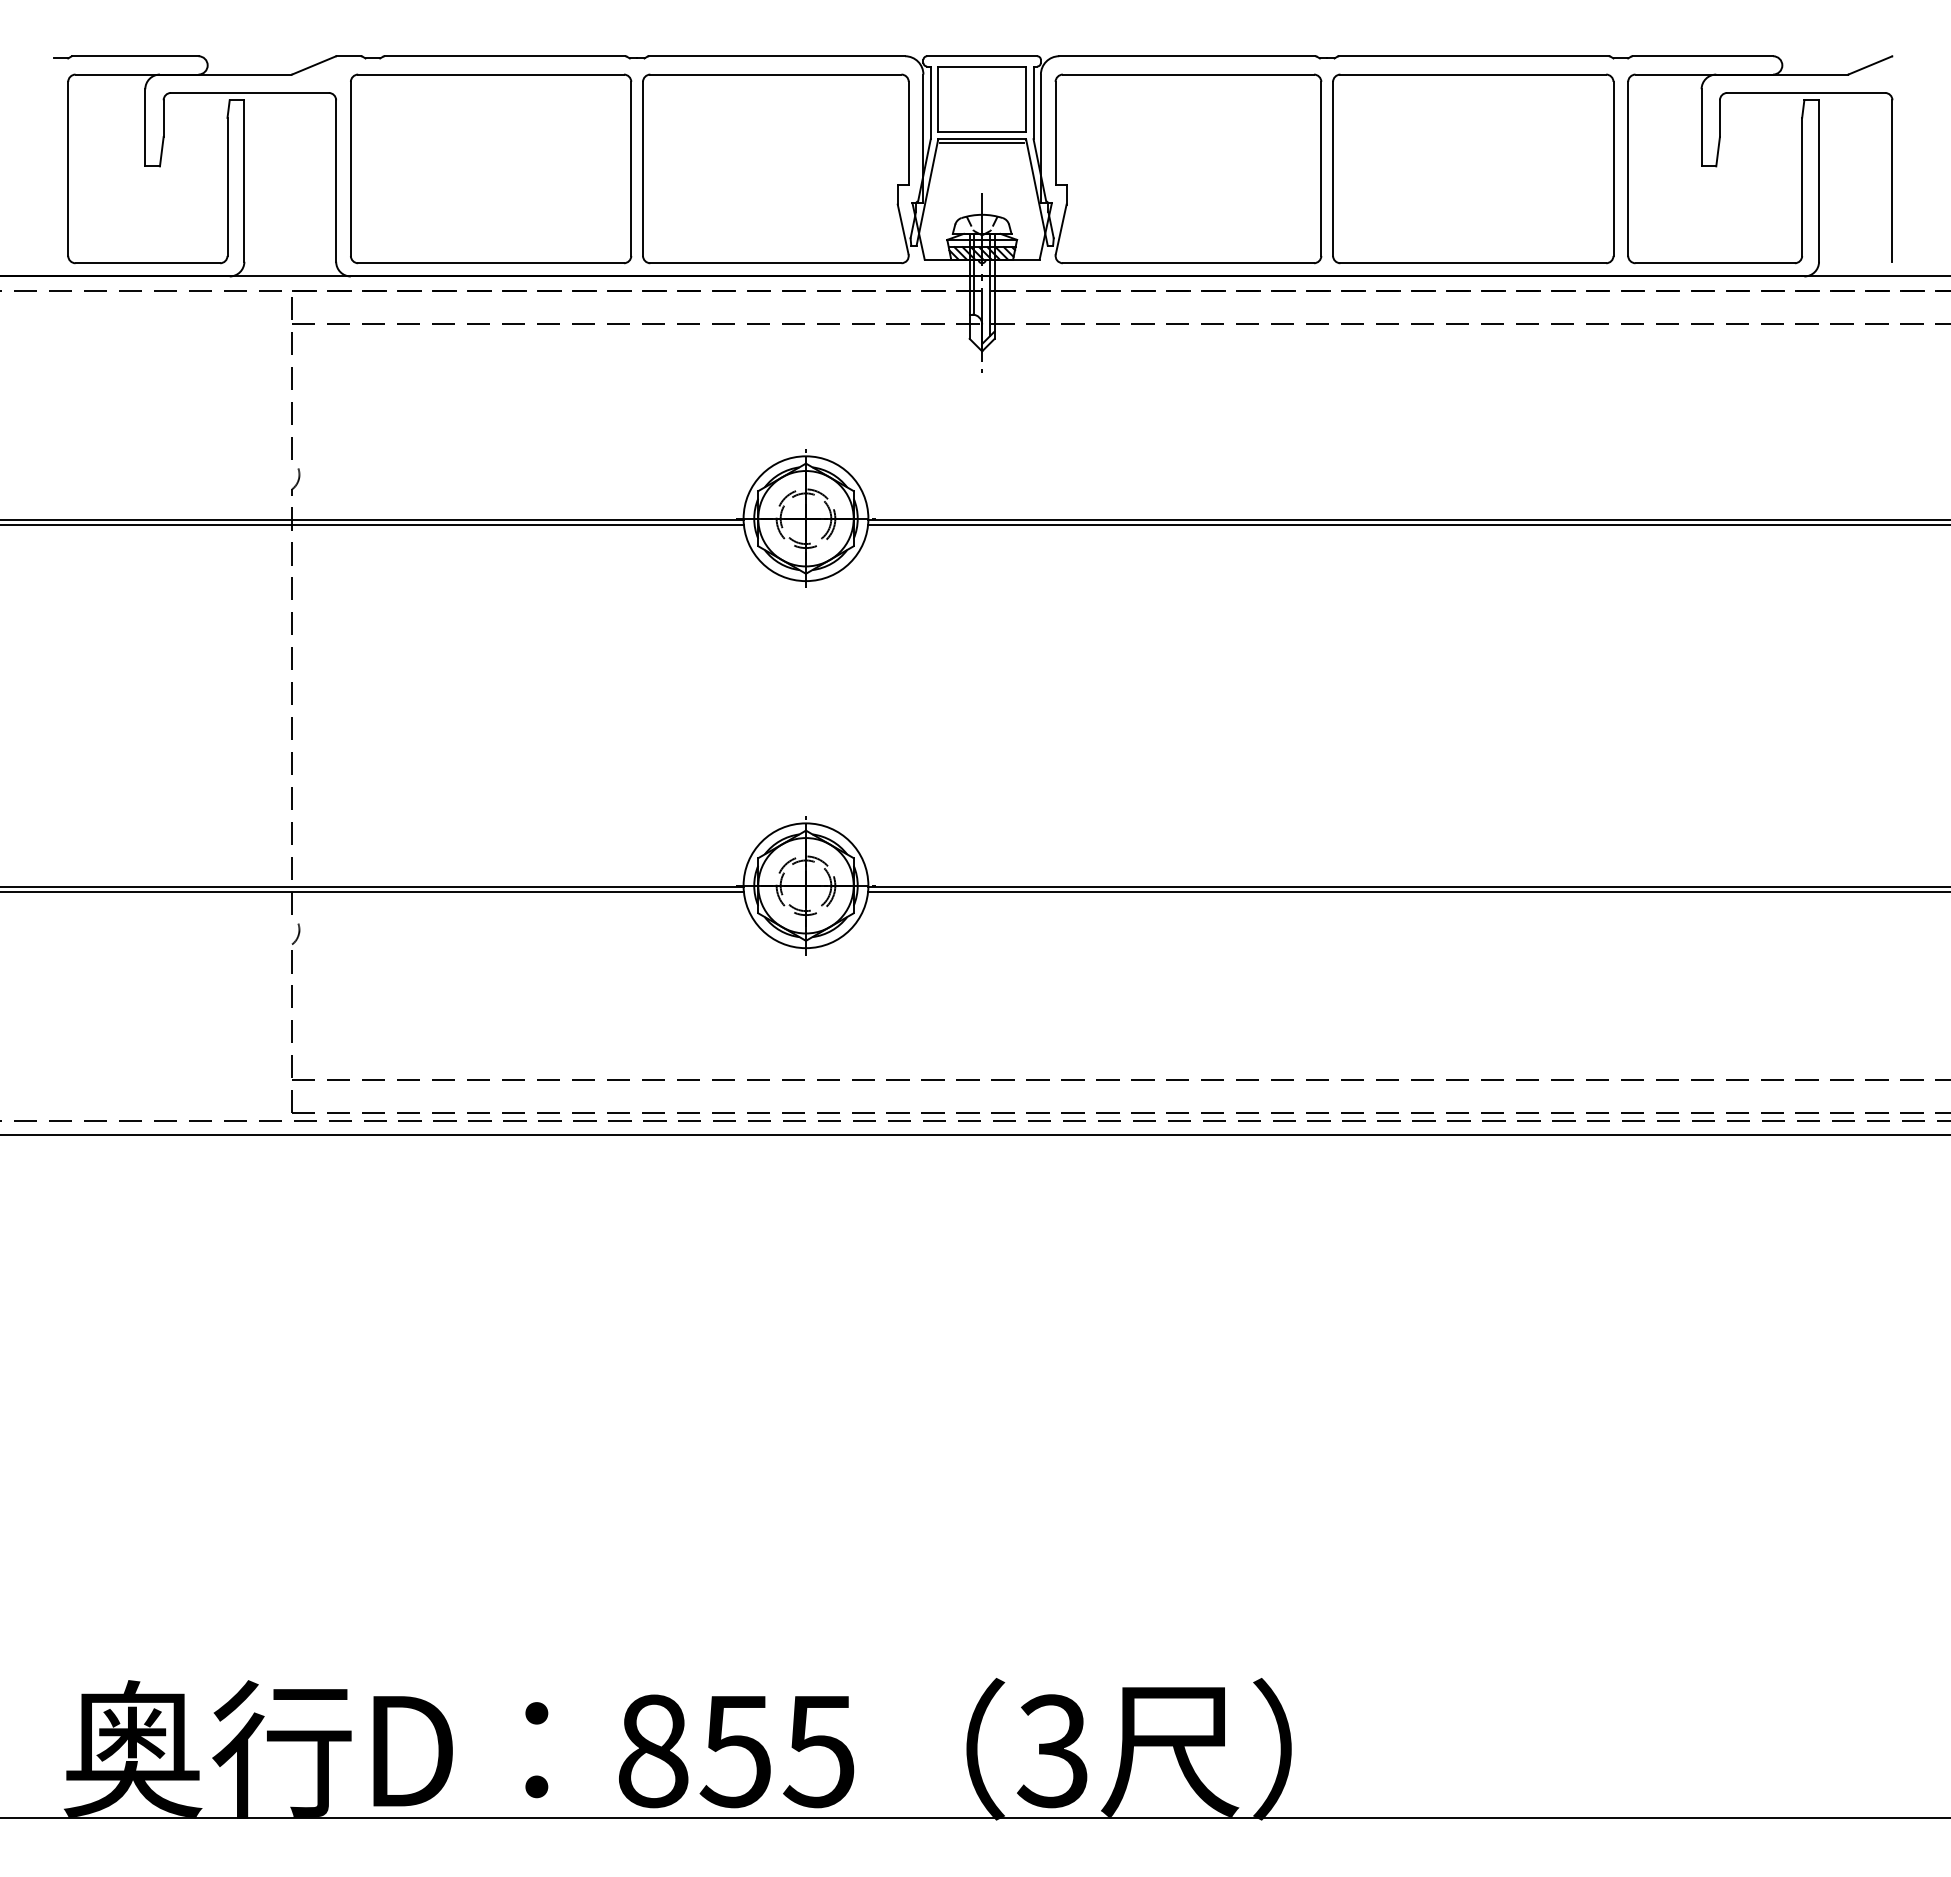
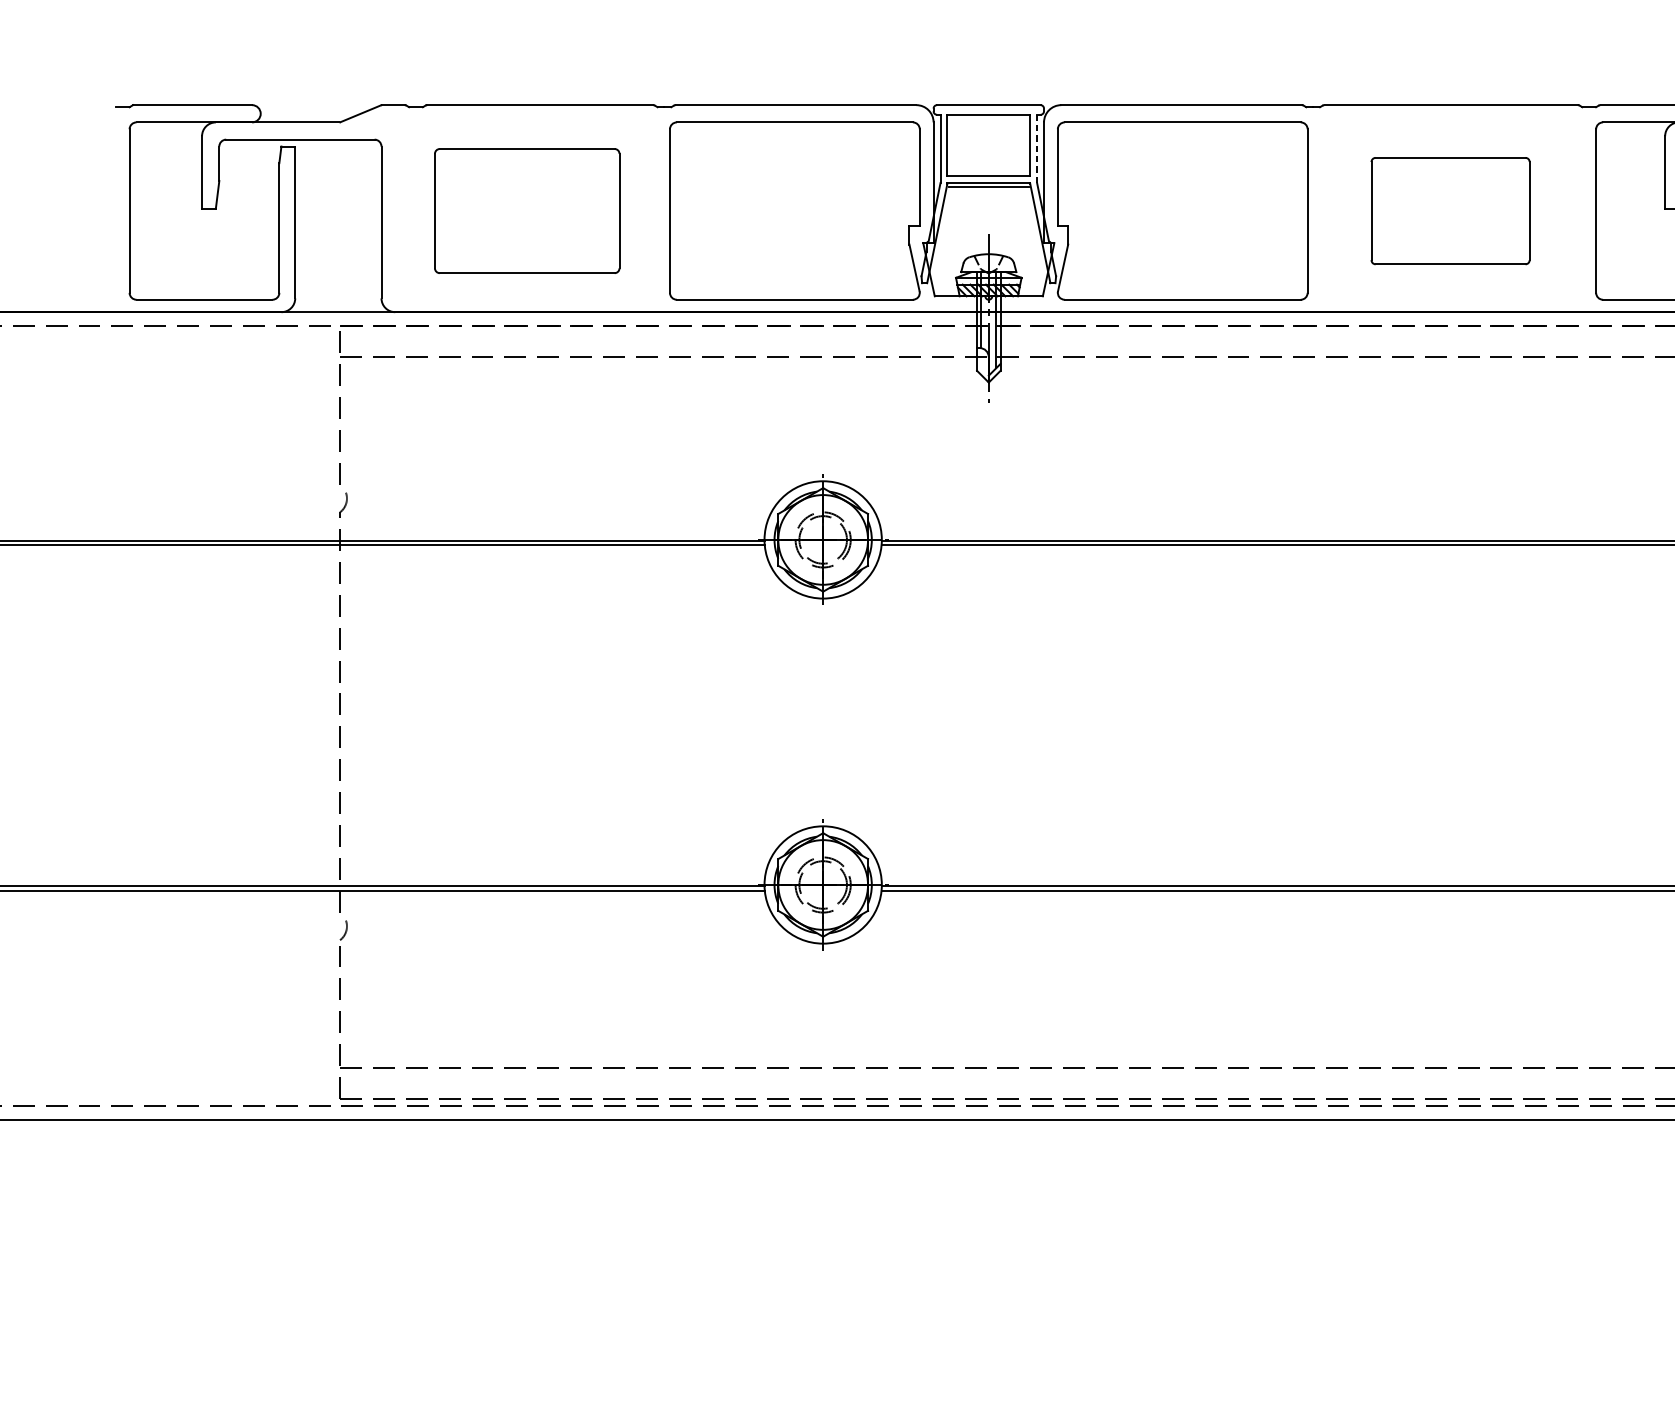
line: (1033, 102) -> (1037, 148), solid -> dashed
part: (491, 168) -> (527, 210), size x0.7
part: (1473, 168) -> (1450, 210), size x0.6

